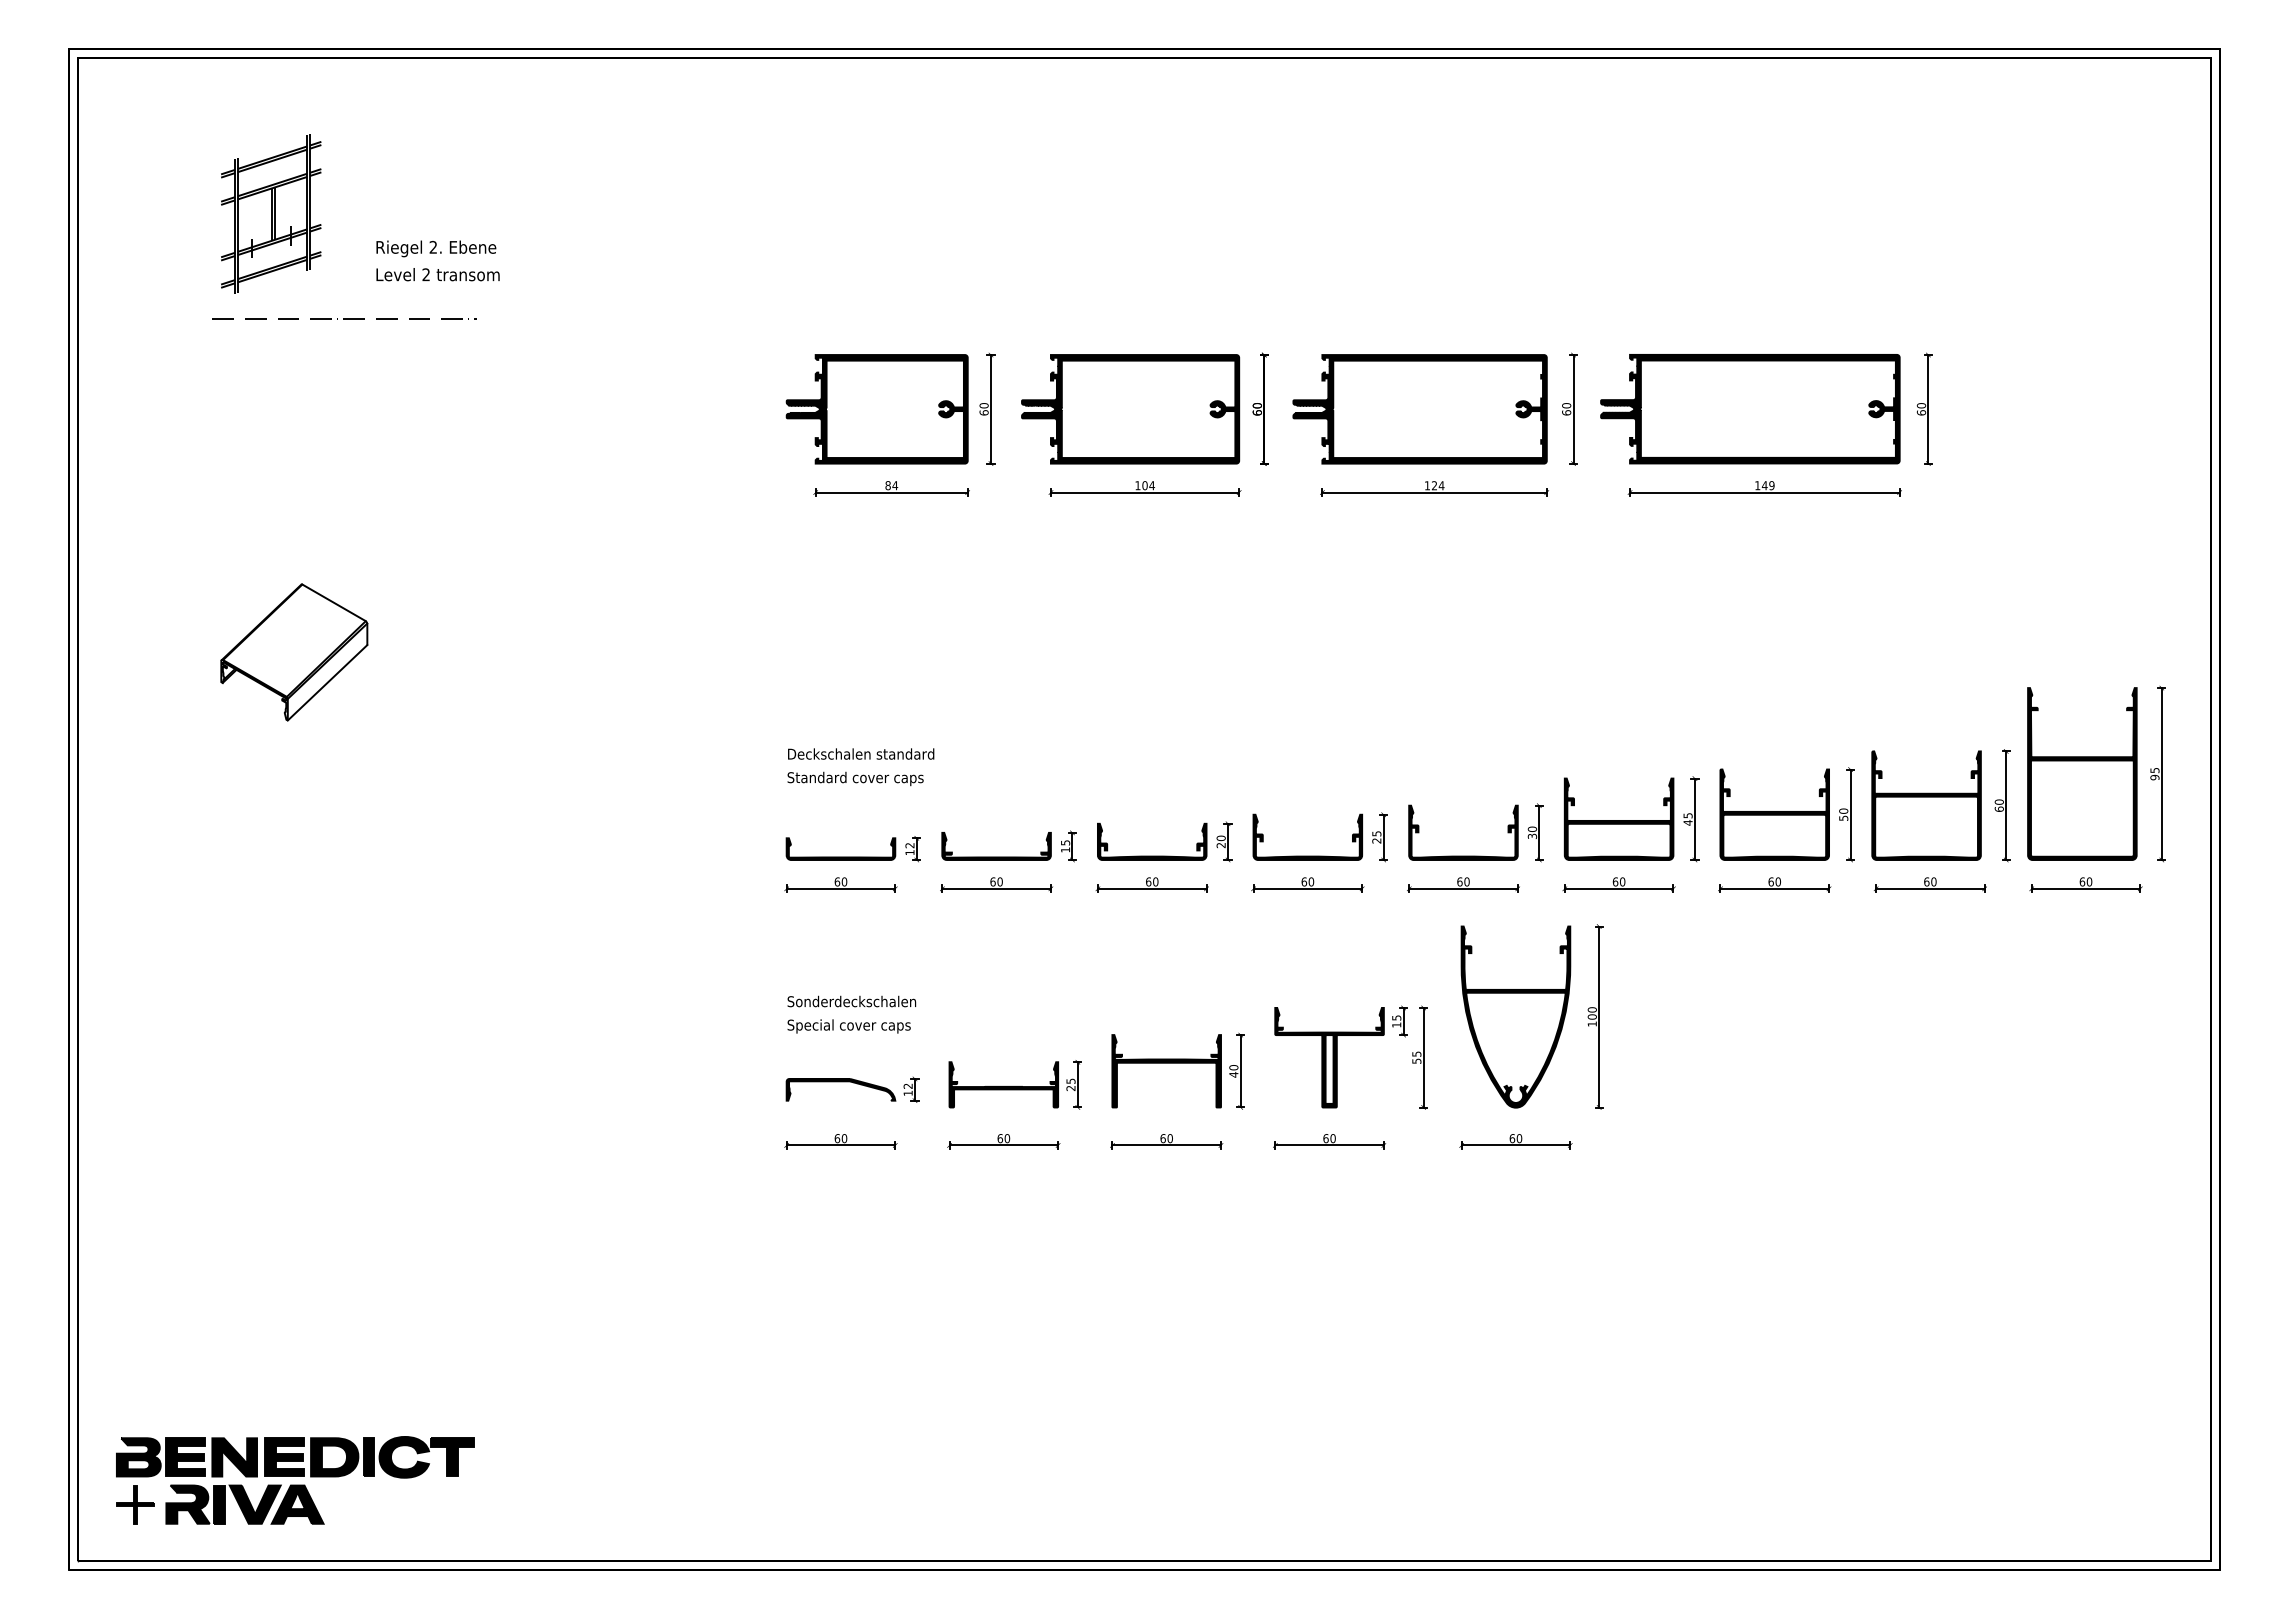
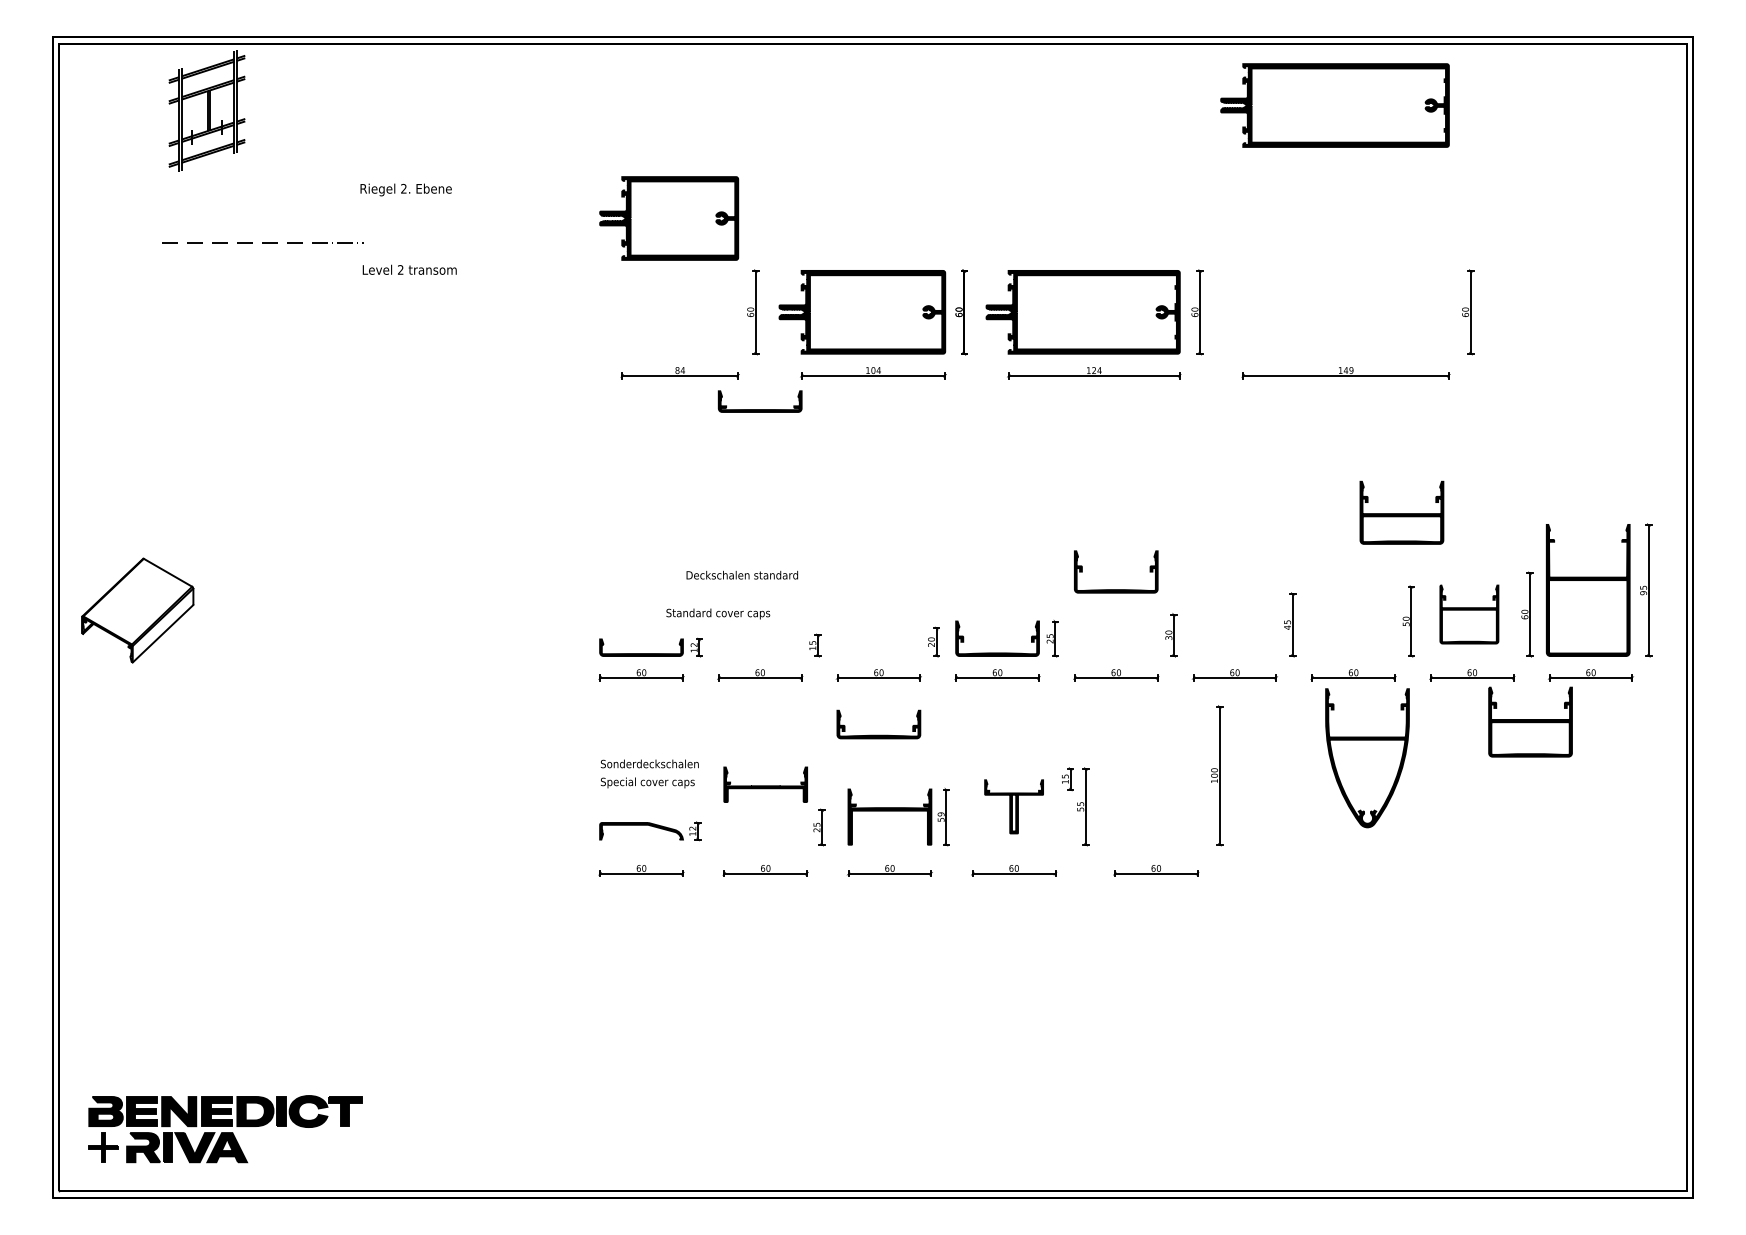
part: (271, 213) -> (207, 110), moved
text: (436, 248) -> (406, 189), moved
text: (437, 274) -> (409, 269), moved
part: (876, 409) -> (668, 218), moved
part: (1750, 409) -> (1335, 105), moved
part: (294, 652) -> (137, 610), moved
text: (861, 753) -> (742, 574), moved
text: (855, 778) -> (718, 613), moved
part: (1926, 805) -> (1469, 614), size x0.7
part: (1774, 814) -> (1530, 721), moved
part: (1618, 818) -> (1401, 512), moved
part: (1152, 855) -> (879, 734), moved
part: (1463, 855) -> (1116, 589), moved
part: (996, 856) -> (760, 409), moved
part: (1515, 1016) -> (1367, 757), moved
part: (1329, 1057) -> (1014, 806), size x0.7
text: (1233, 1071) -> (940, 817), 40 -> 59
part: (1003, 1084) -> (765, 784), moved

